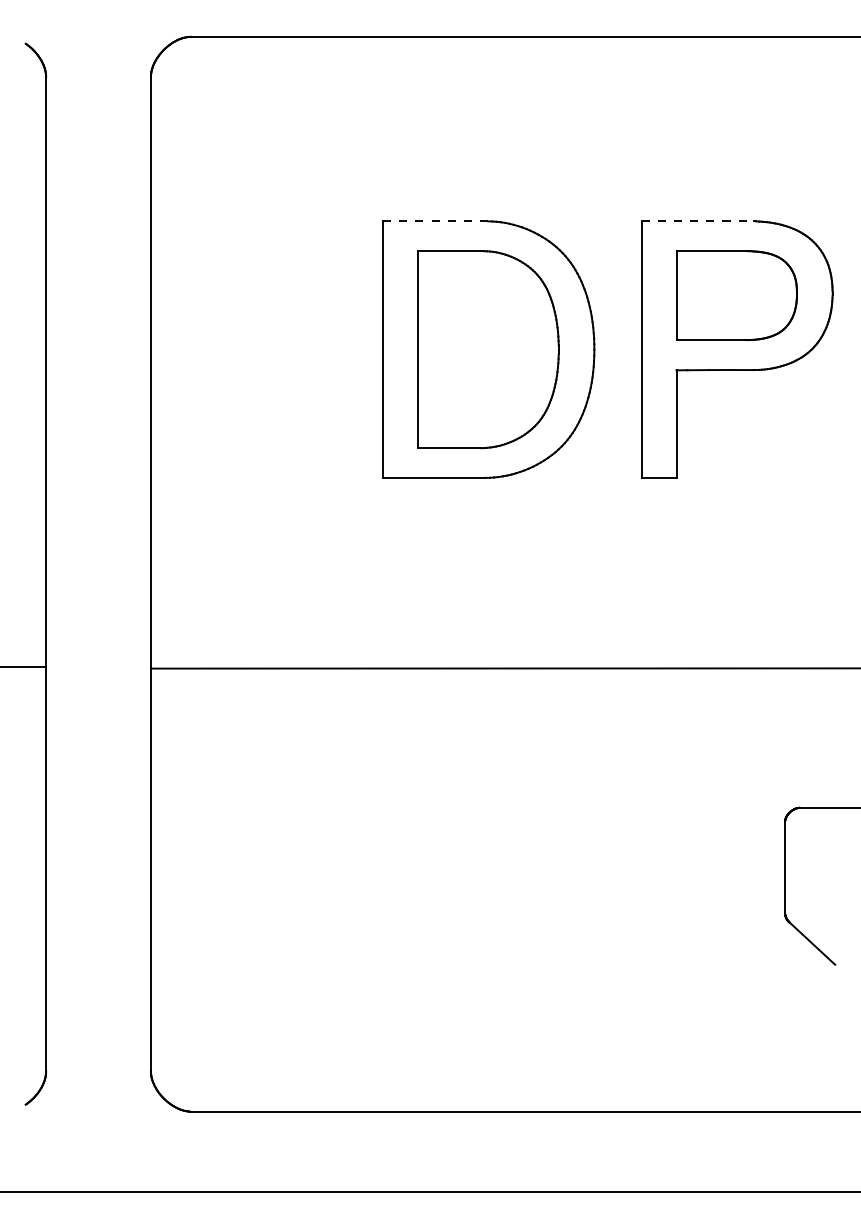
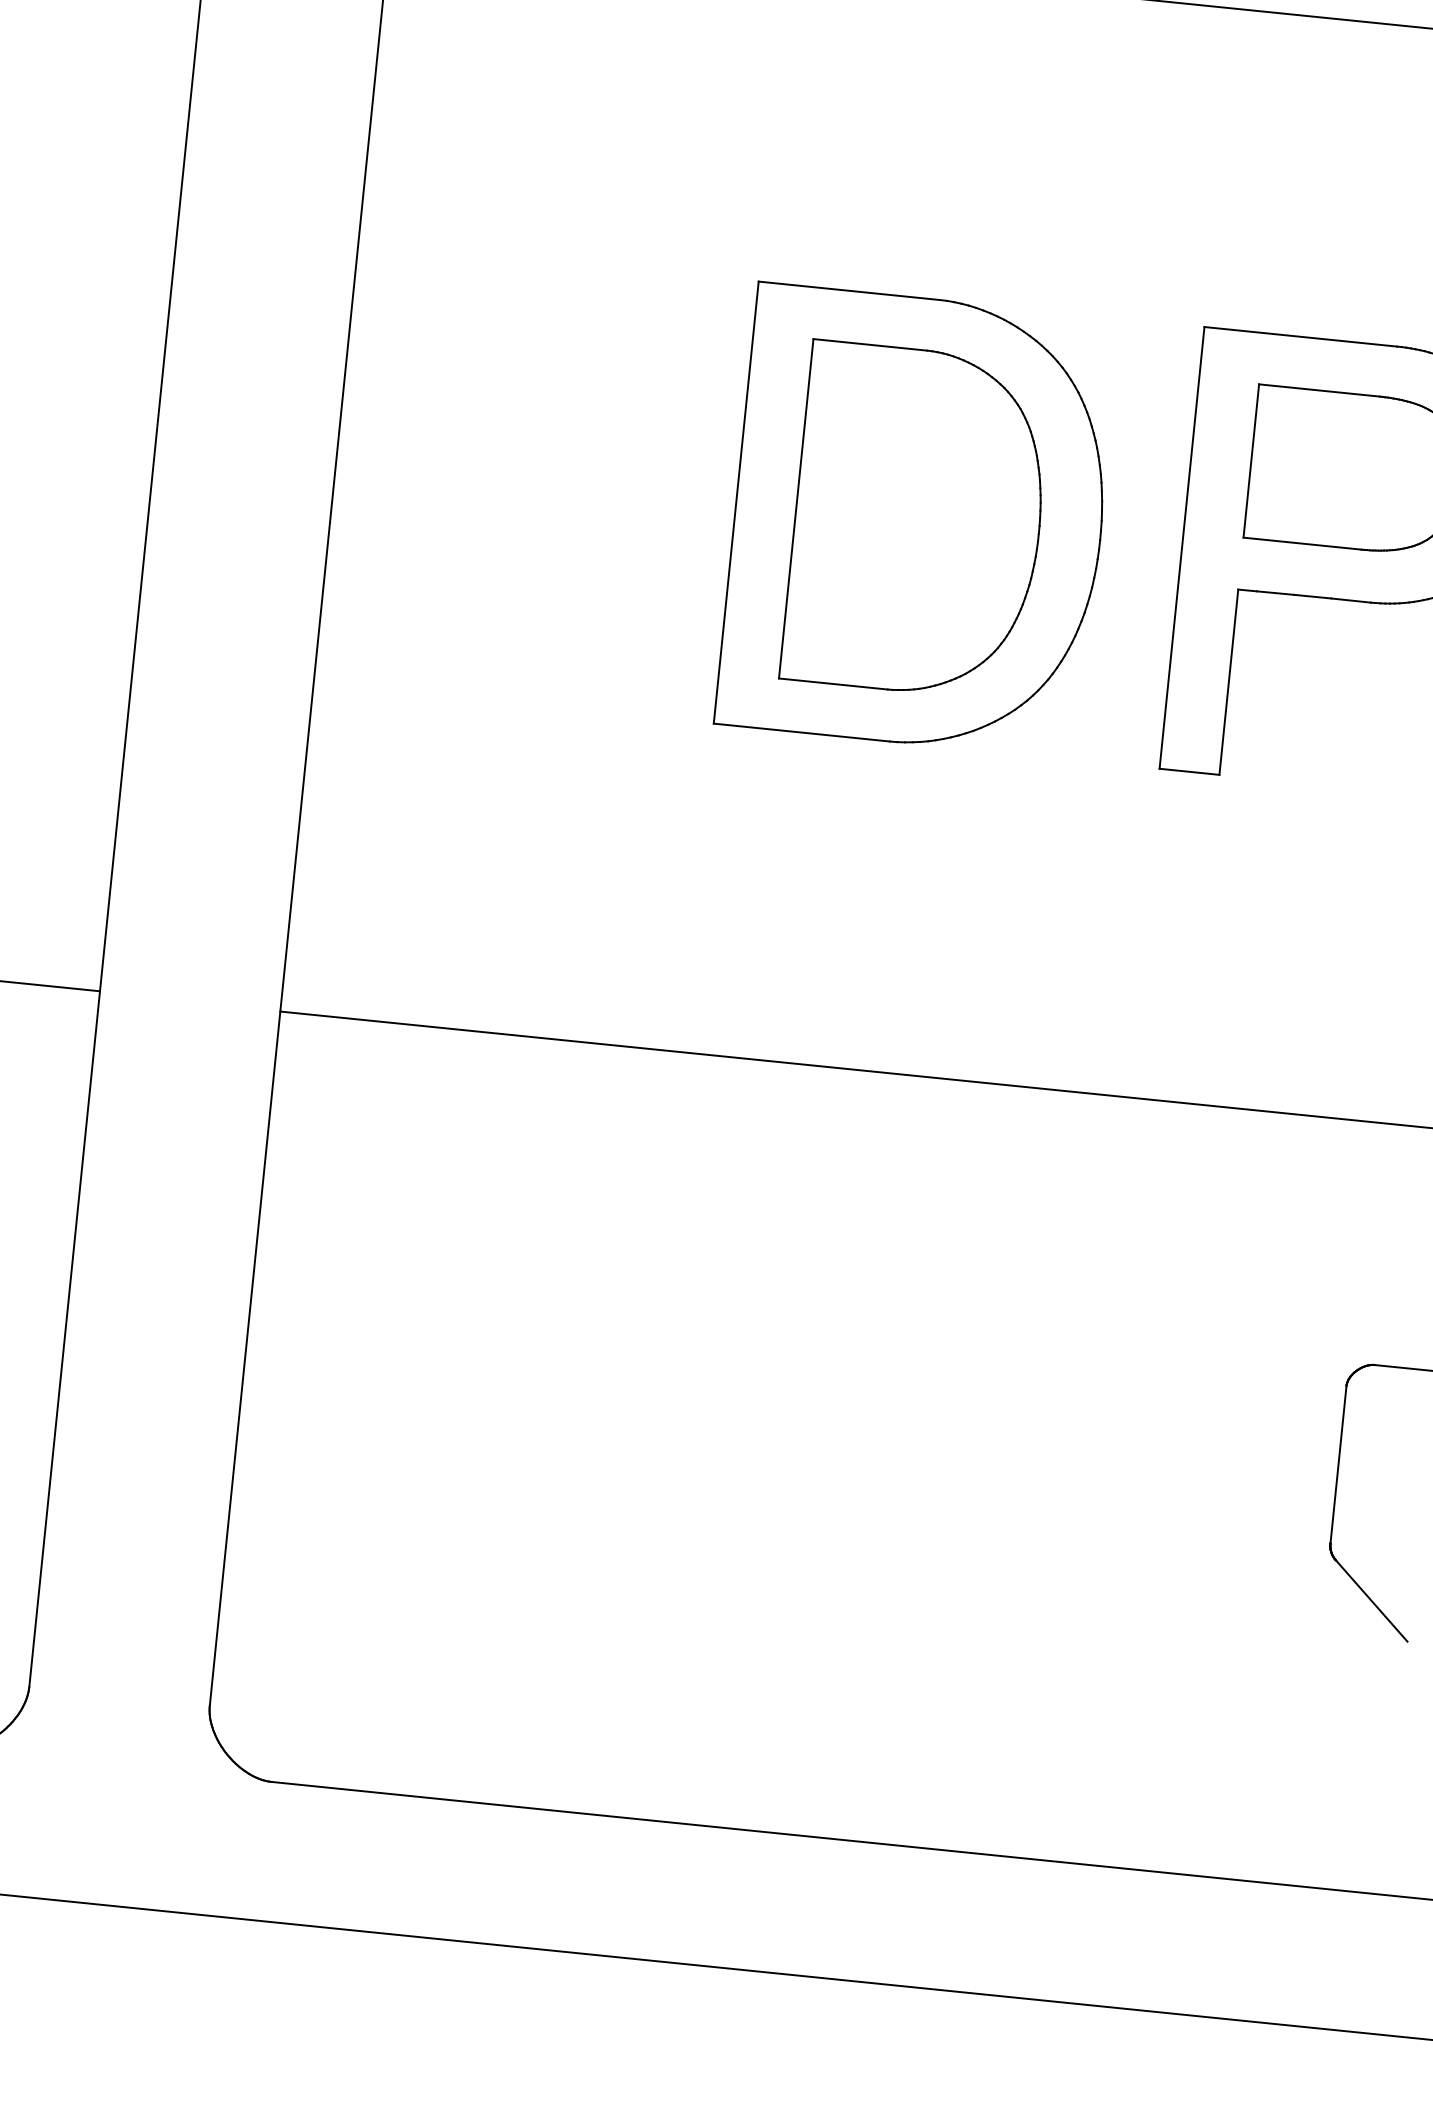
line: (435, 221) -> (848, 290), dashed -> solid
line: (697, 221) -> (1300, 336), dashed -> solid

